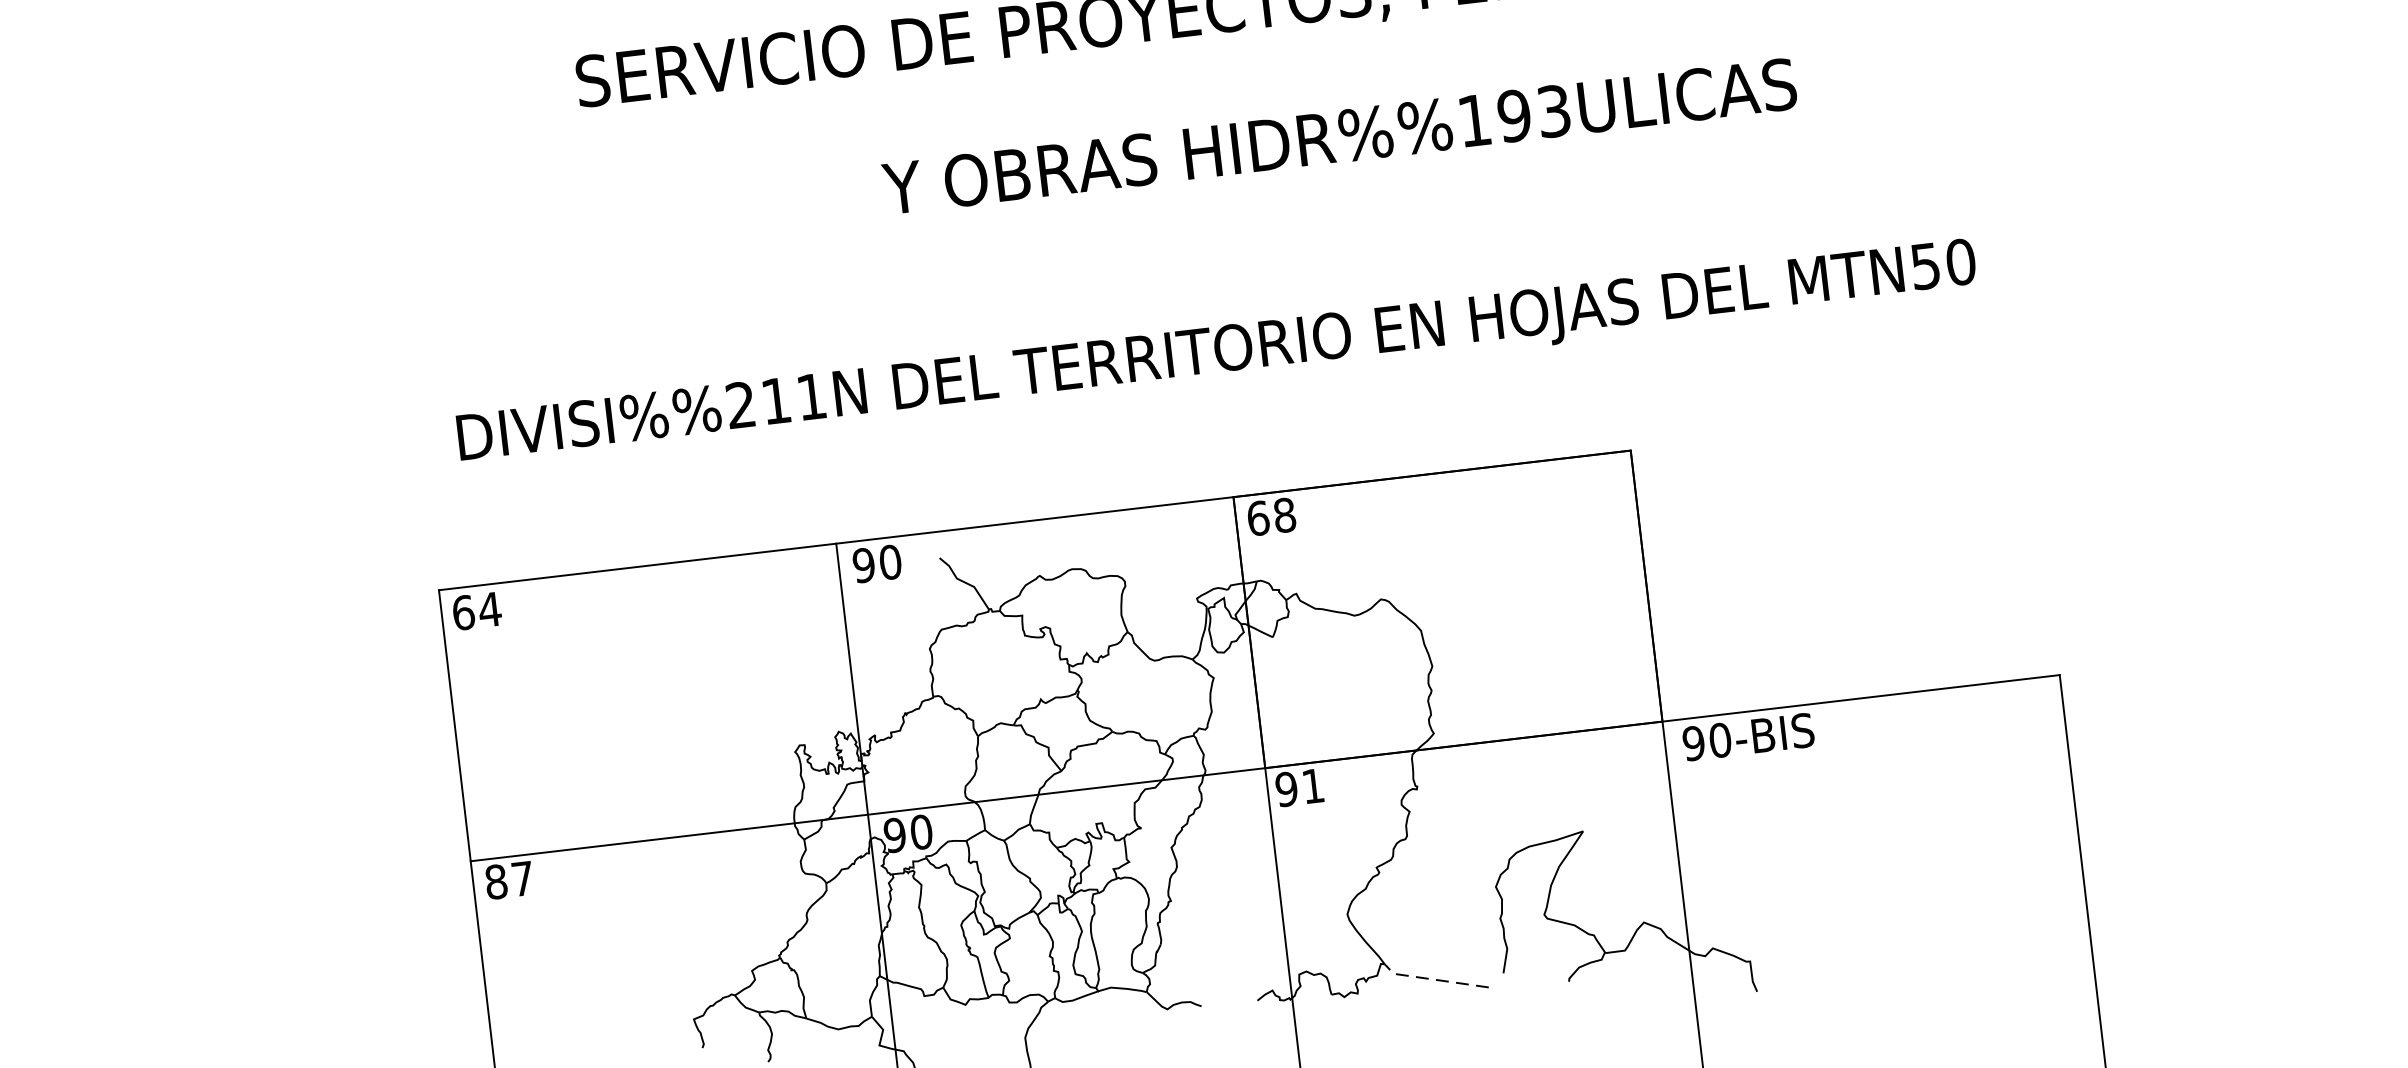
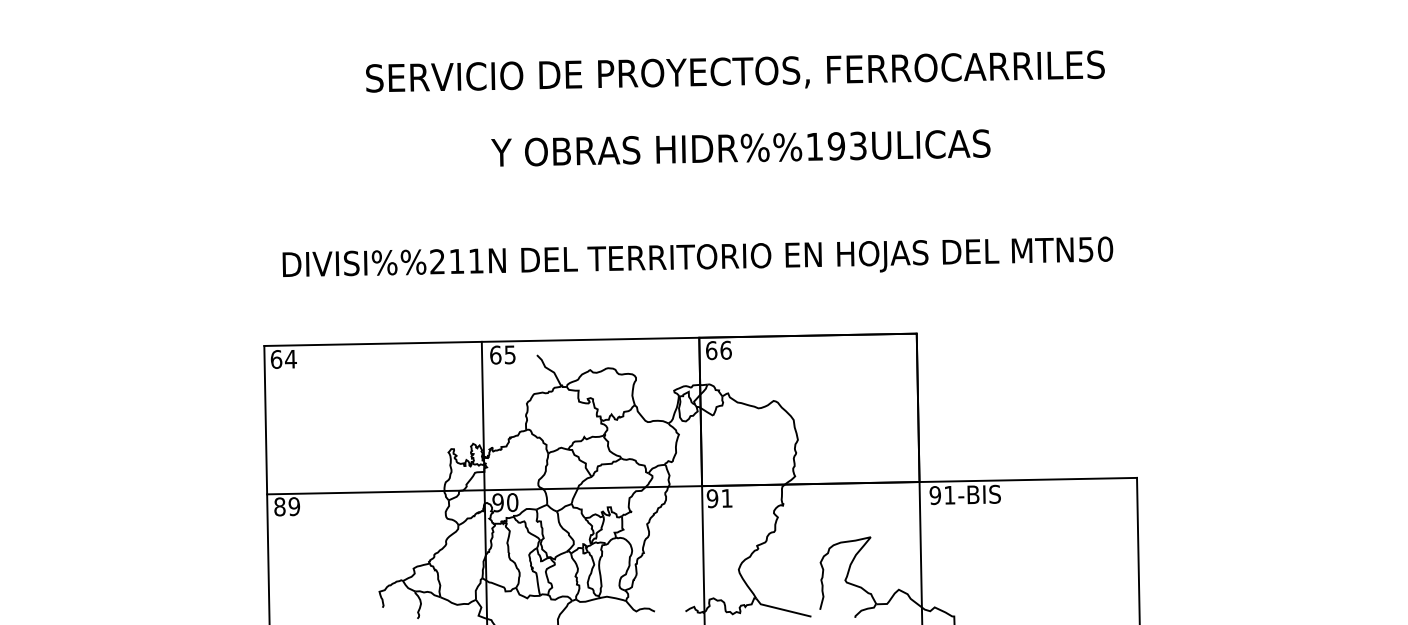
text: (1338, 135) -> (740, 147), moved
text: (1283, 513) -> (725, 349), 68 -> 66
text: (876, 563) -> (502, 354), 90 -> 65
text: (1719, 739) -> (949, 494), 90-BIS -> 91-BIS
text: (522, 878) -> (294, 506), 87 -> 89
line: (1432, 979) -> (781, 609), dashed -> solid

